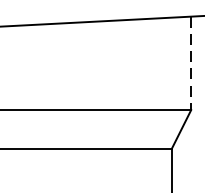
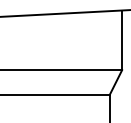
line: (191, 63) -> (122, 40), dashed -> solid

